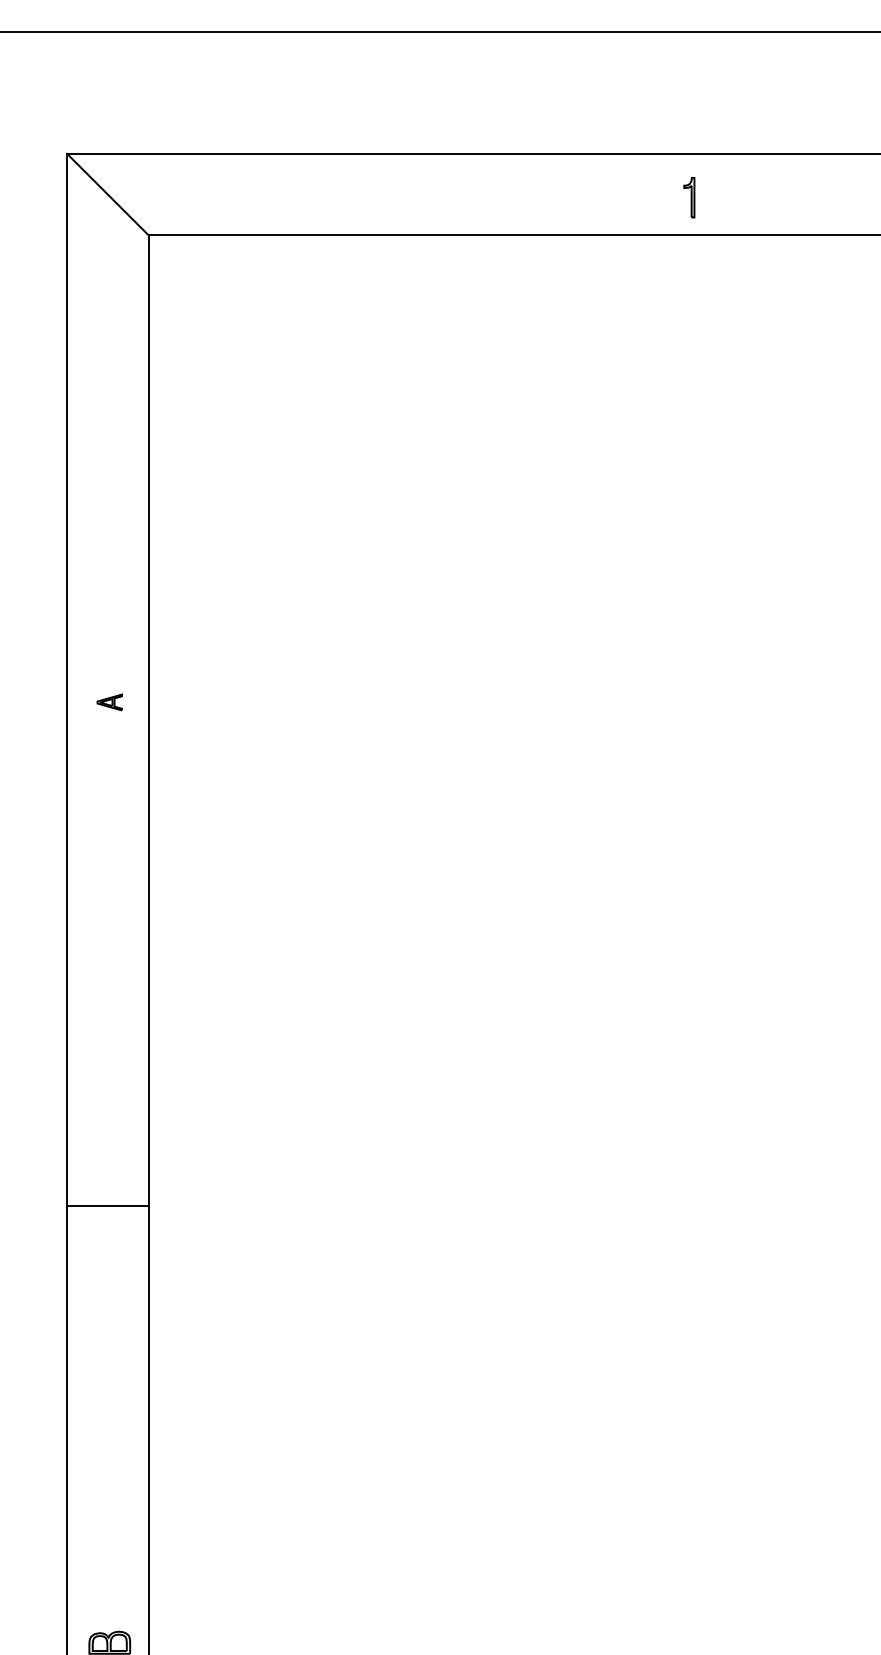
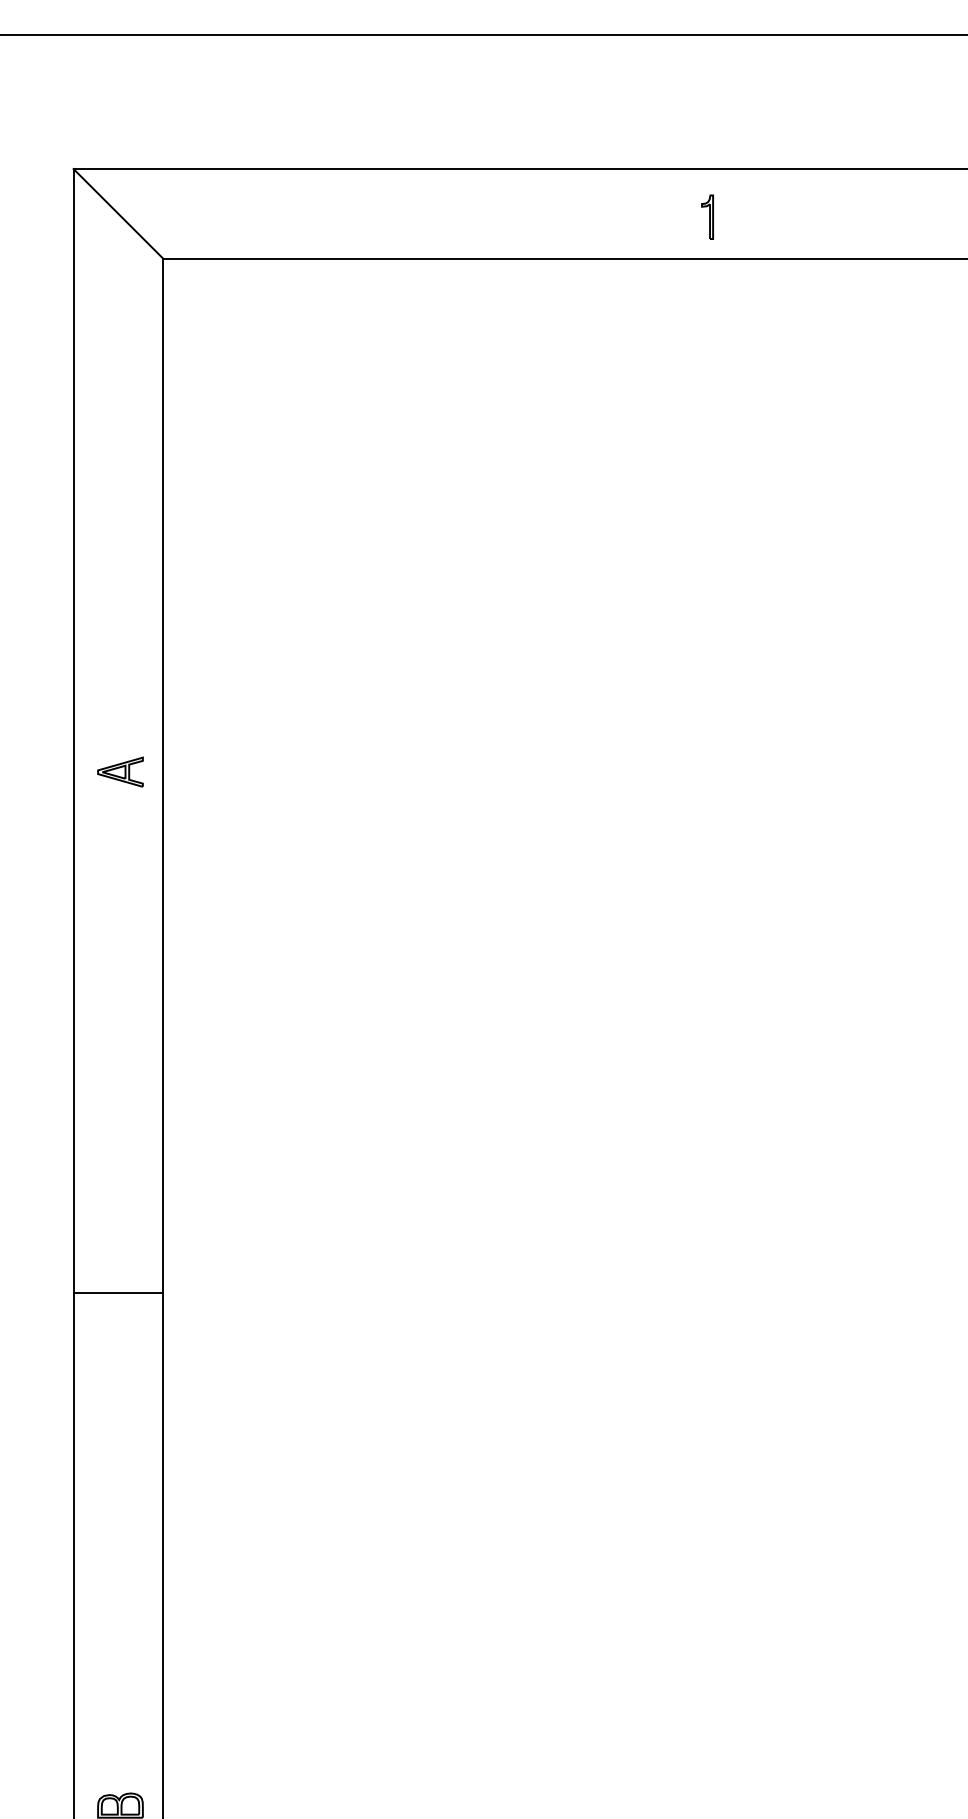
part: (689, 197) -> (707, 216), moved
part: (109, 701) -> (120, 771), size x1.67
line: (107, 1205) -> (118, 1292), moved

